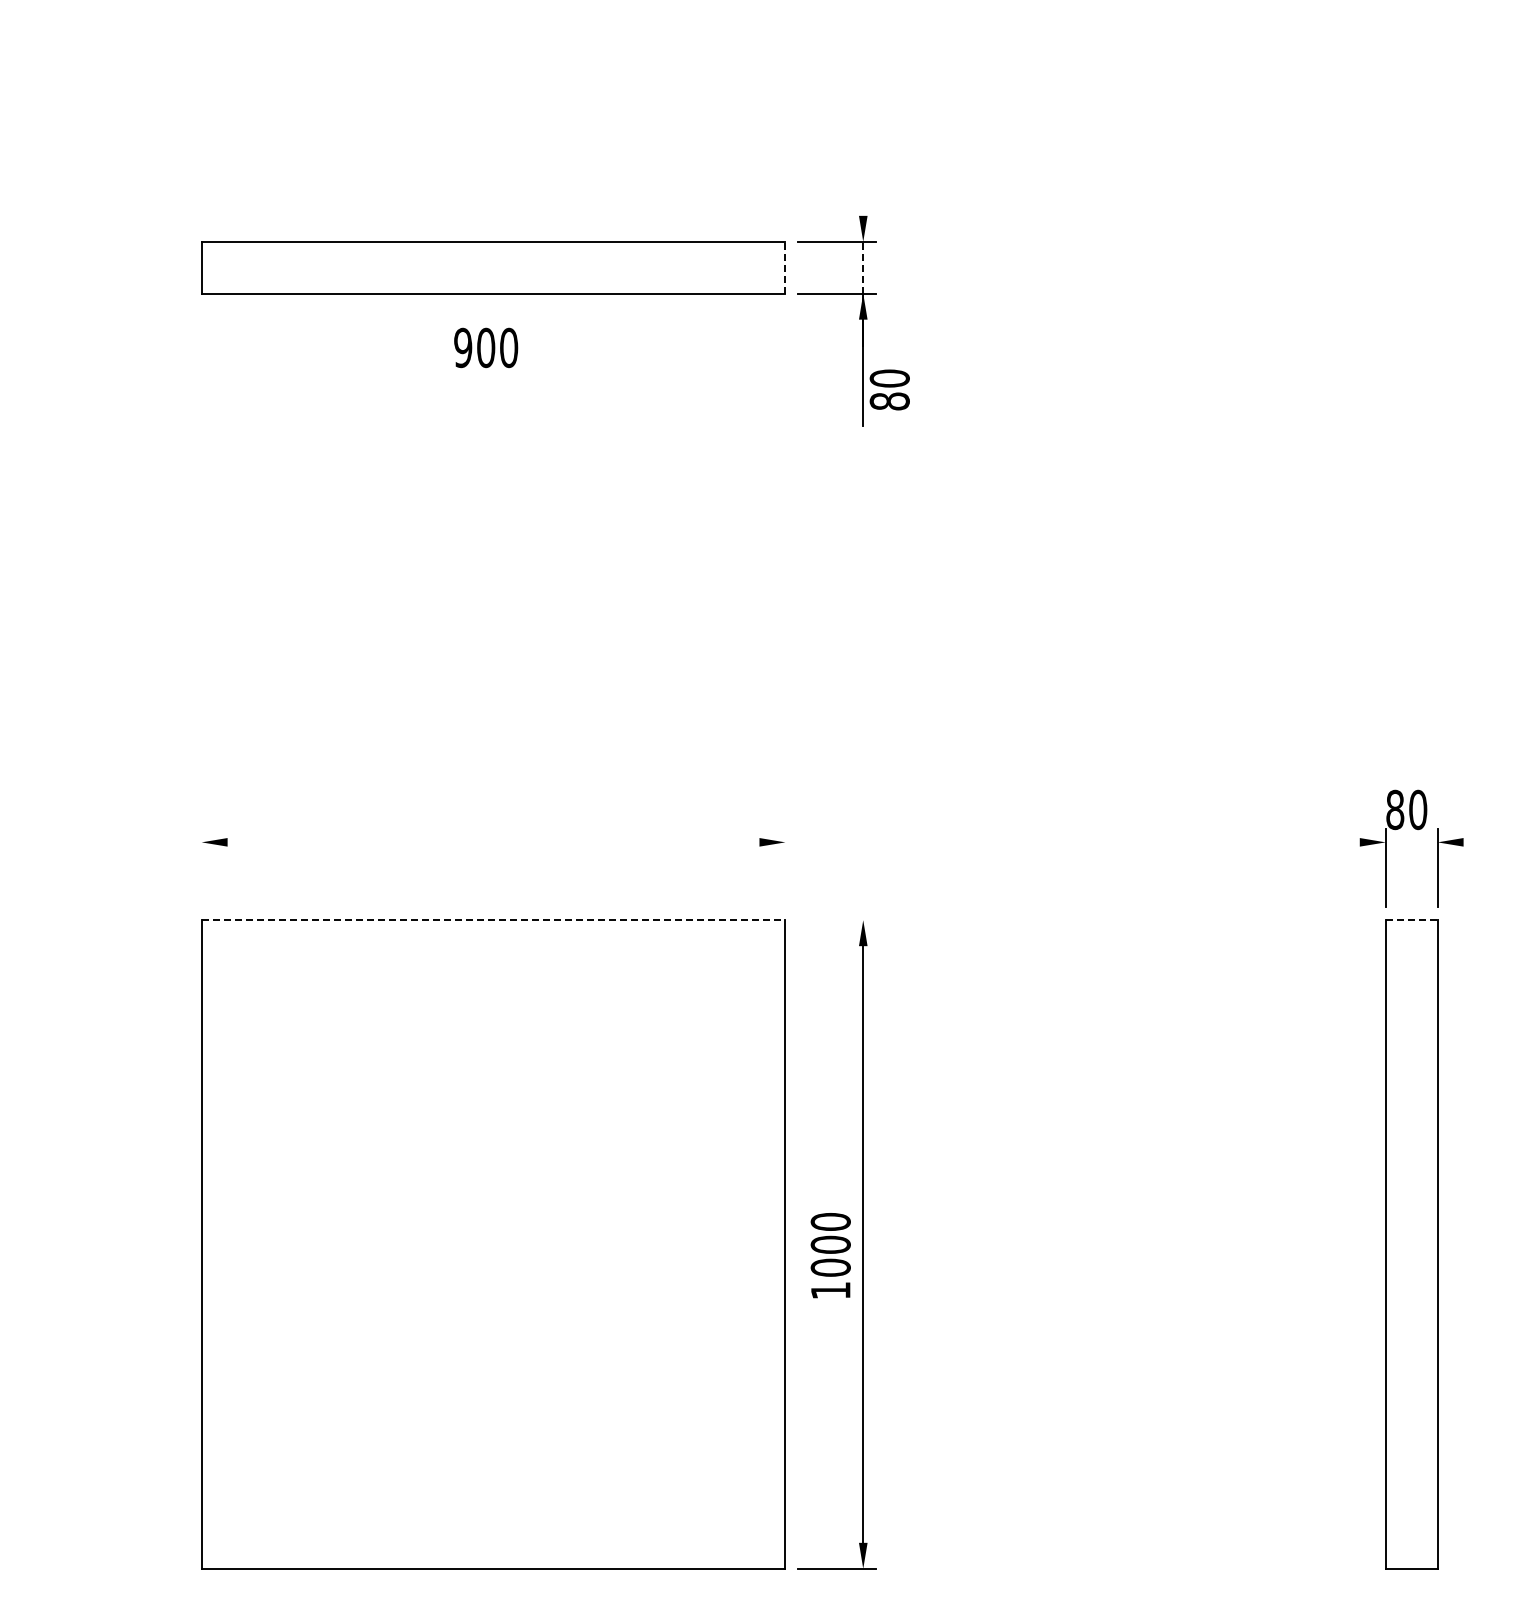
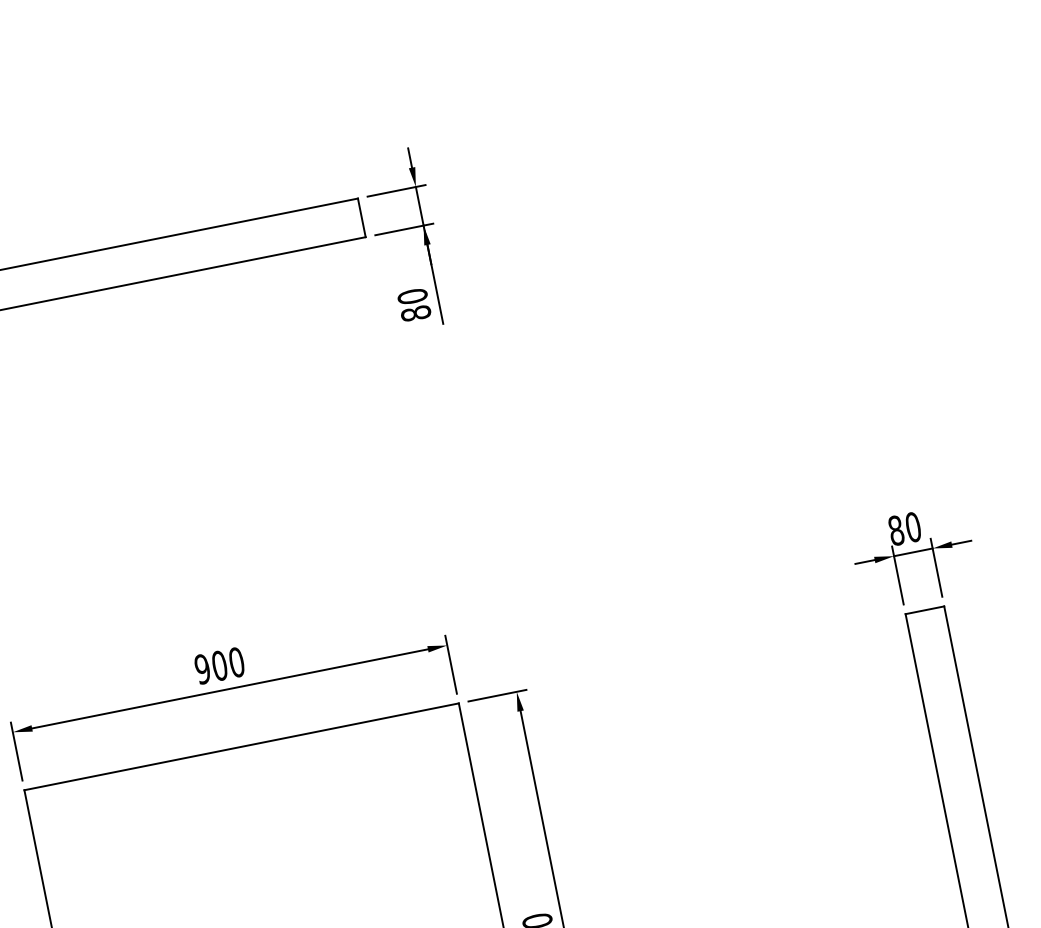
line: (863, 202) -> (410, 157), added
line: (785, 267) -> (361, 217), dashed -> solid
line: (863, 267) -> (419, 206), dashed -> solid
text: (486, 347) -> (219, 665), moved
text: (889, 389) -> (414, 304), moved
line: (493, 842) -> (230, 688), added
line: (1346, 842) -> (864, 562), added
line: (1411, 842) -> (913, 552), added
line: (1476, 842) -> (961, 542), added
line: (201, 868) -> (16, 751), added
line: (785, 868) -> (451, 664), added
line: (493, 920) -> (241, 747), dashed -> solid
line: (837, 920) -> (497, 695), added
line: (1411, 920) -> (924, 610), dashed -> solid

